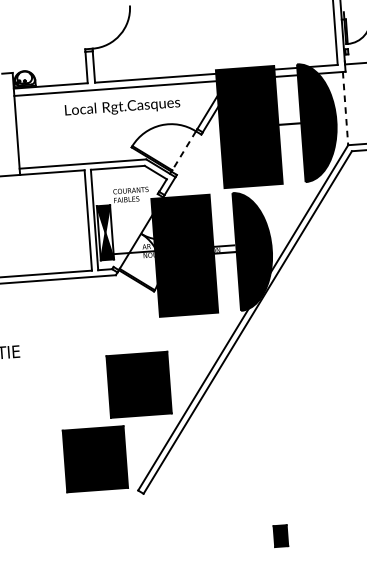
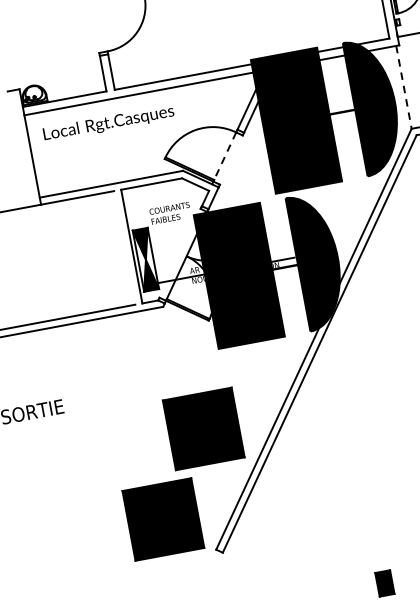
text: (122, 107) -> (108, 123), moved
line: (87, 220) -> (123, 248), removed

